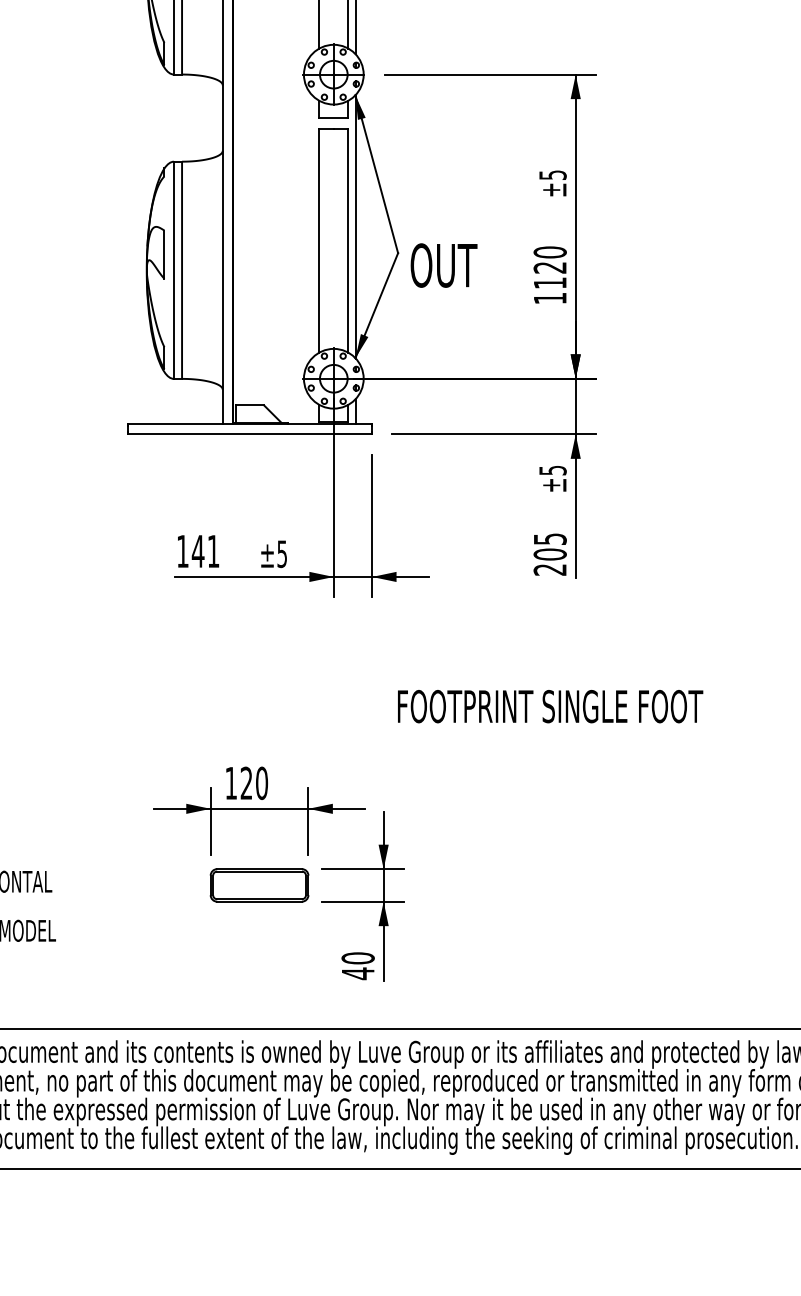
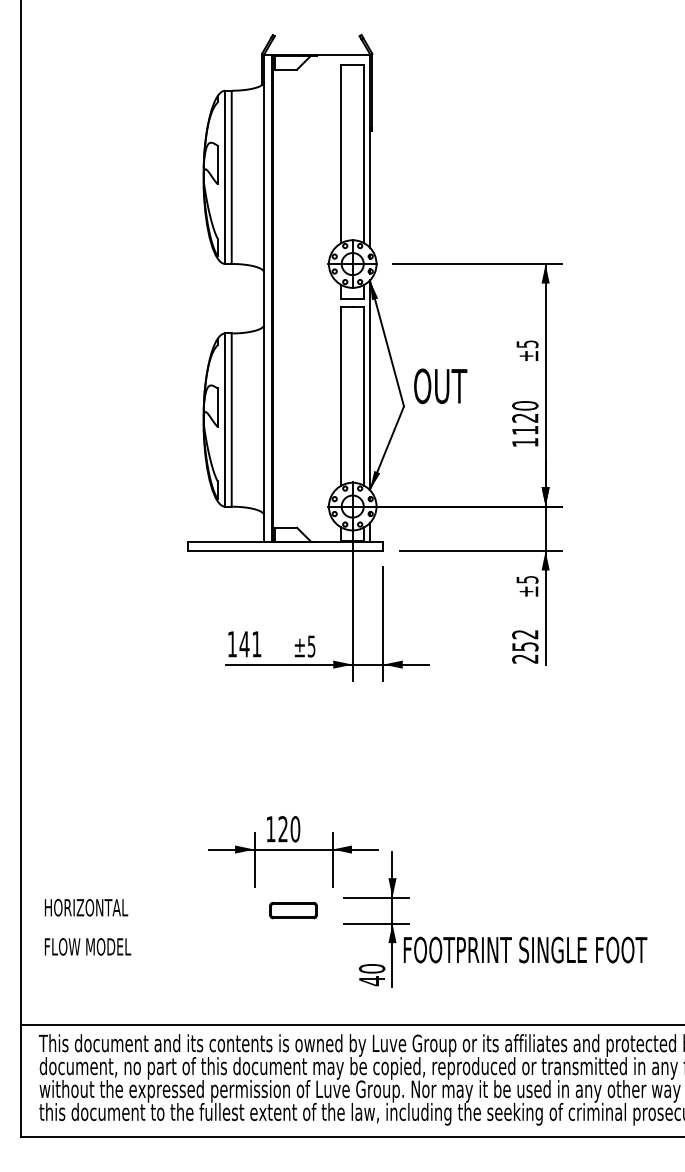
text: (443, 265) -> (440, 386), moved
text: (550, 546) -> (525, 640), 205 -> 252
text: (550, 705) -> (525, 949), moved
part: (259, 885) -> (293, 910), size x0.6

